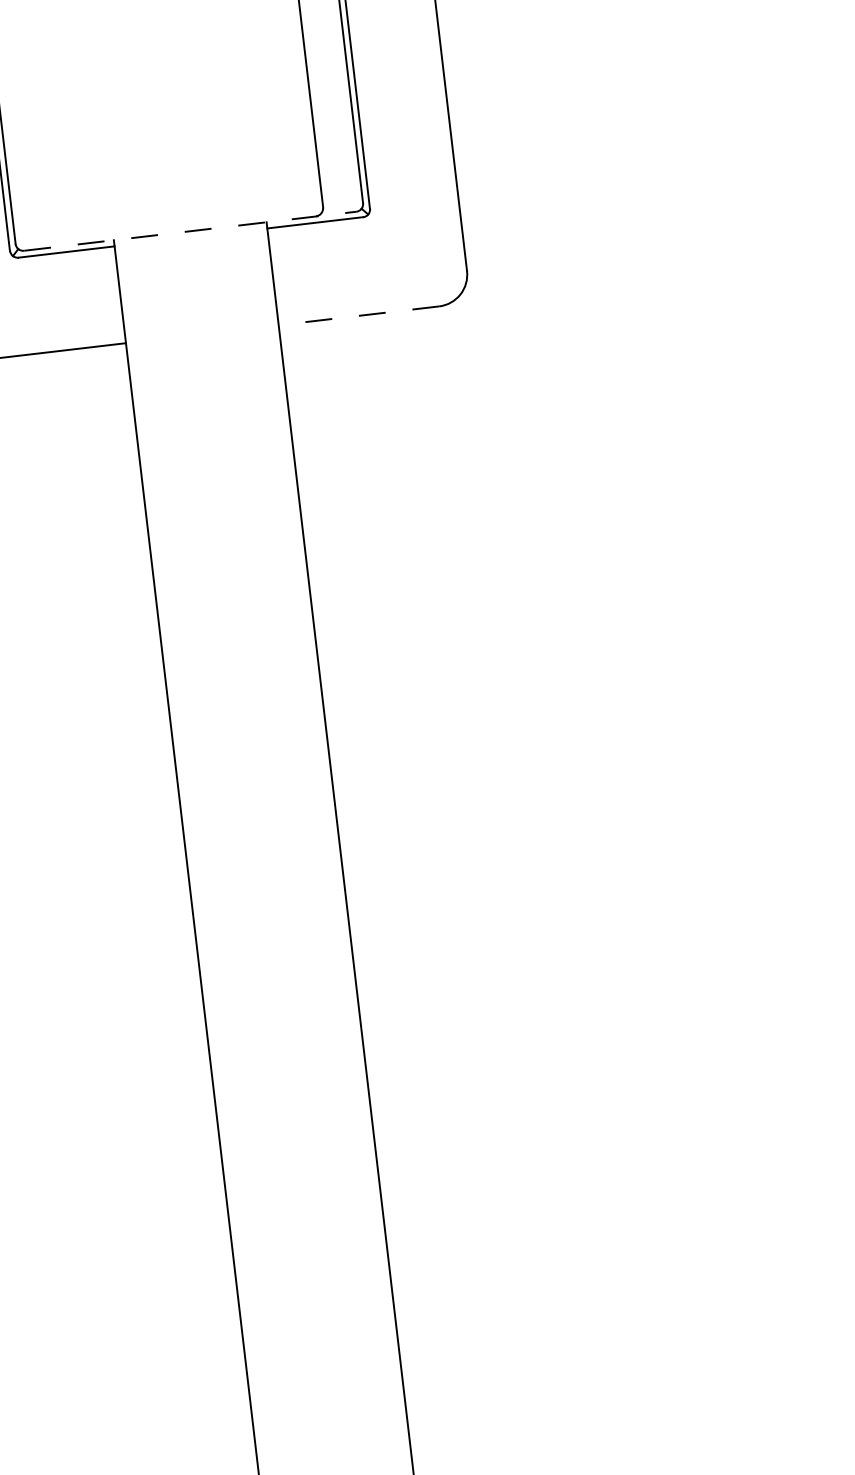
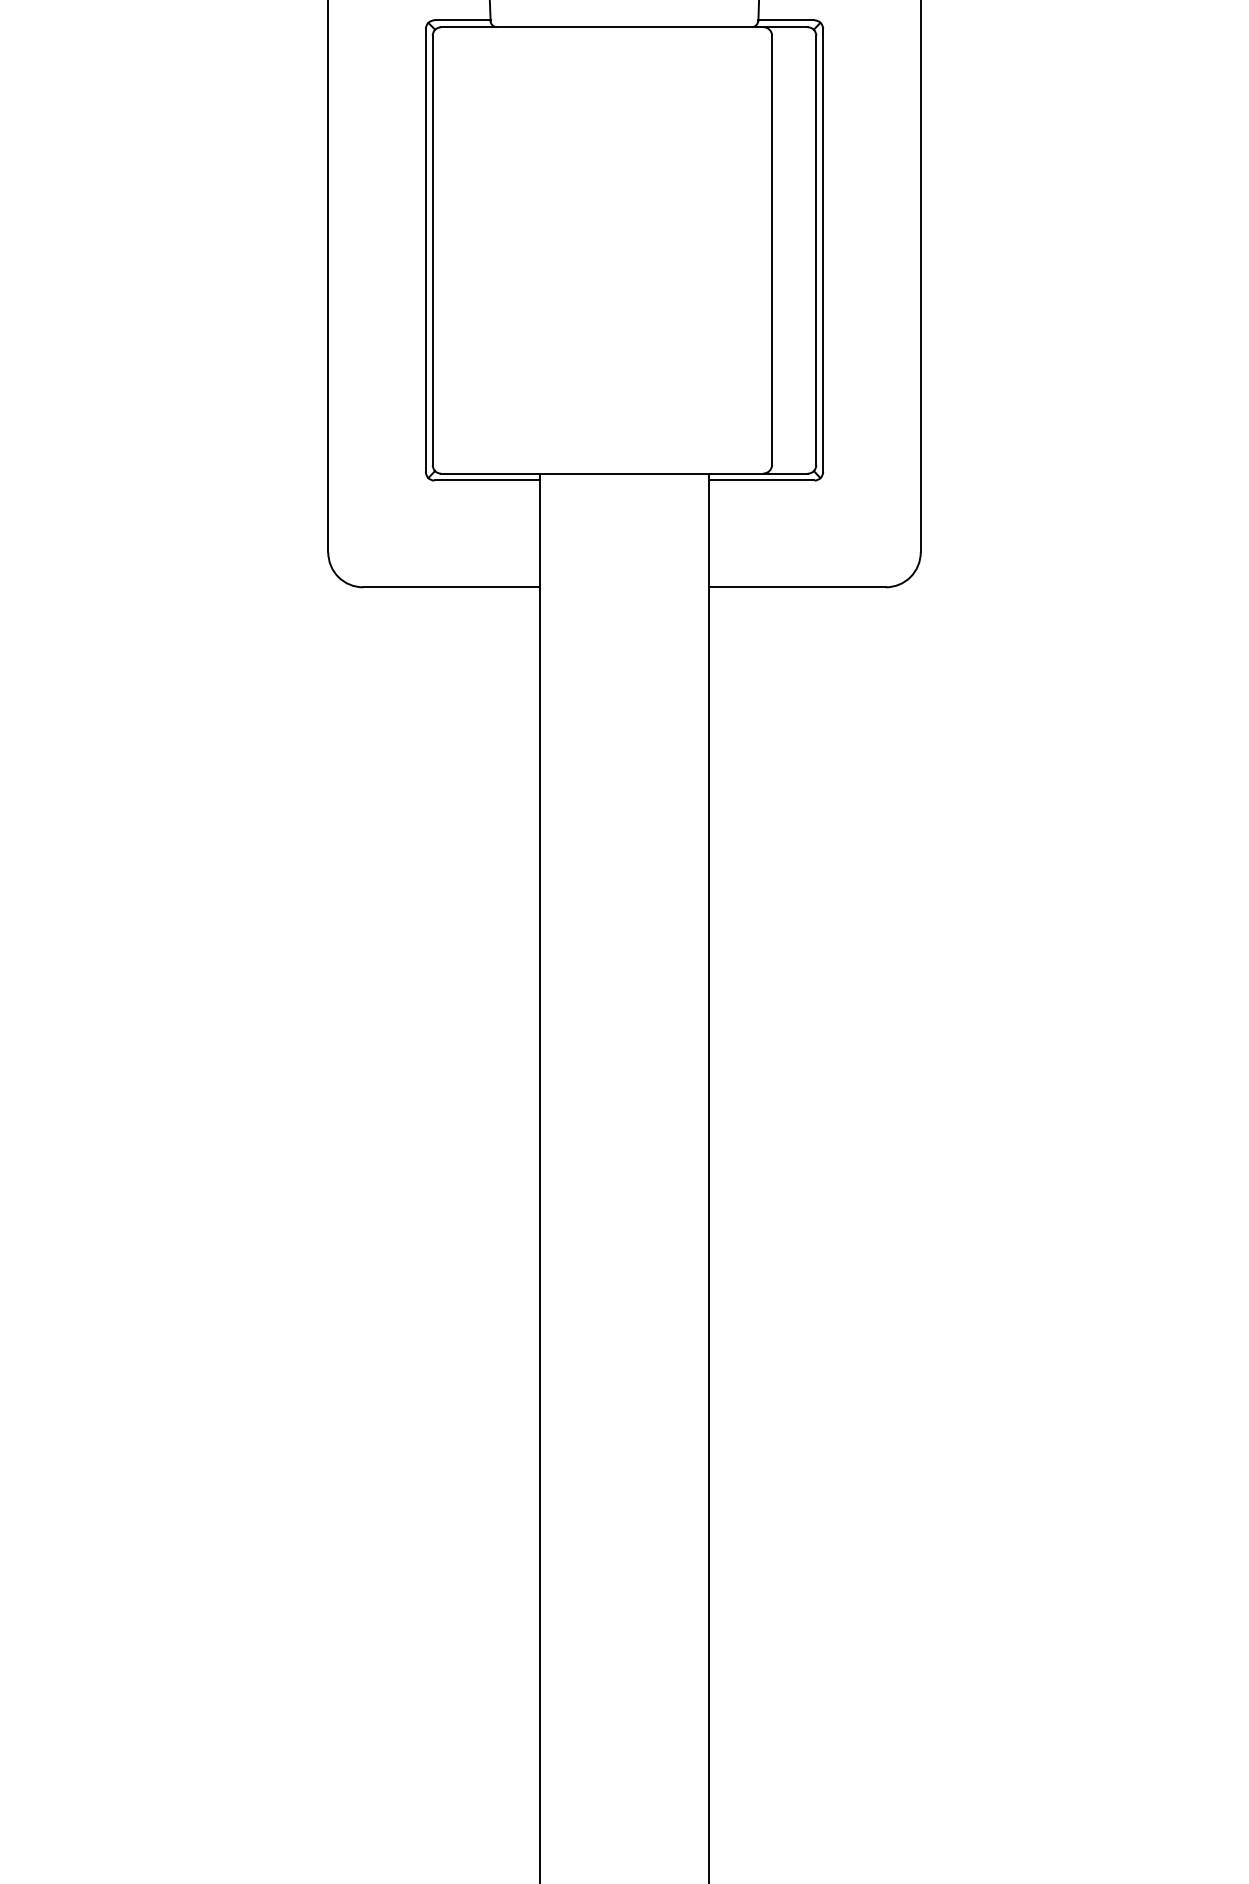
line: (191, 231) -> (625, 473), dashed -> solid
line: (359, 316) -> (797, 587), dashed -> solid

